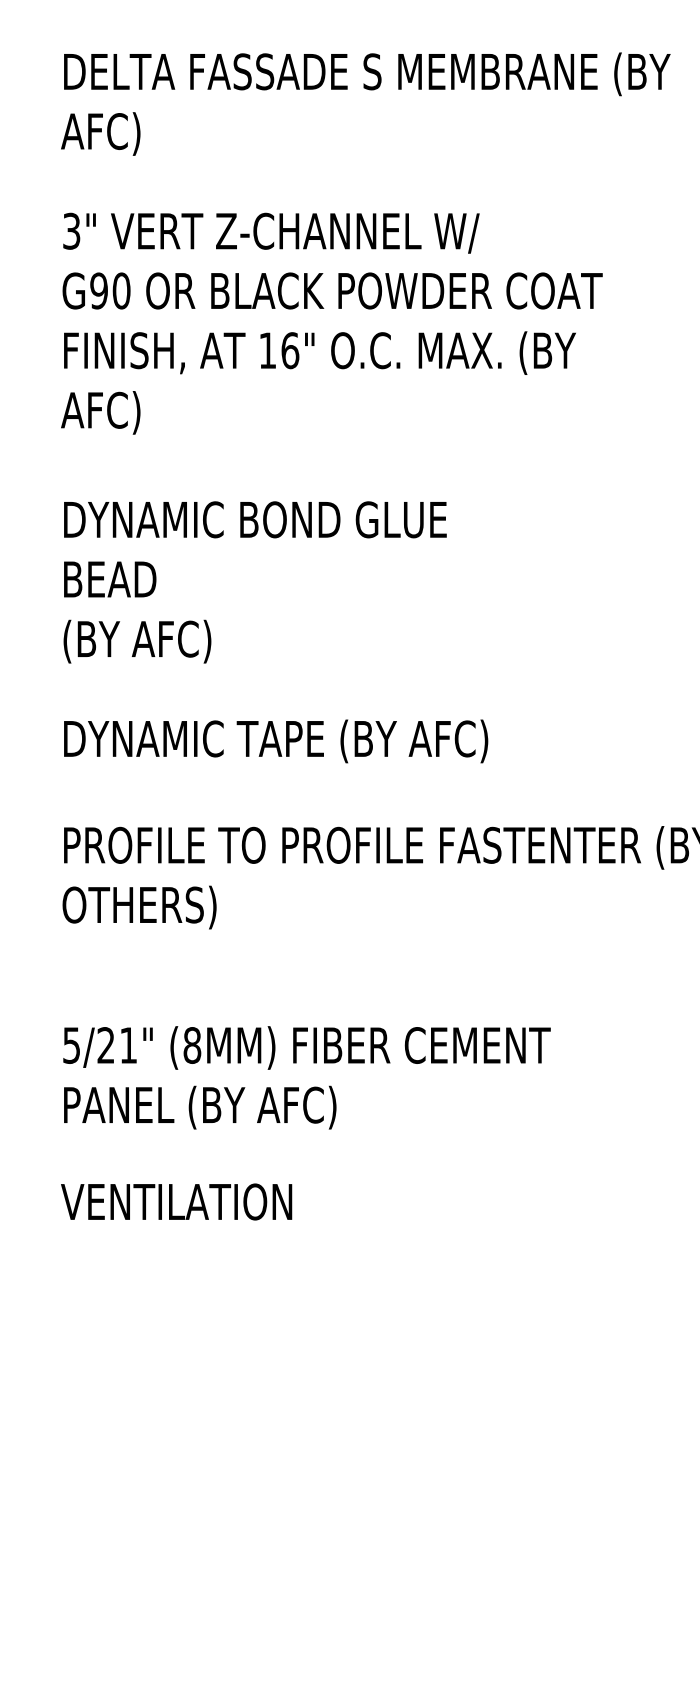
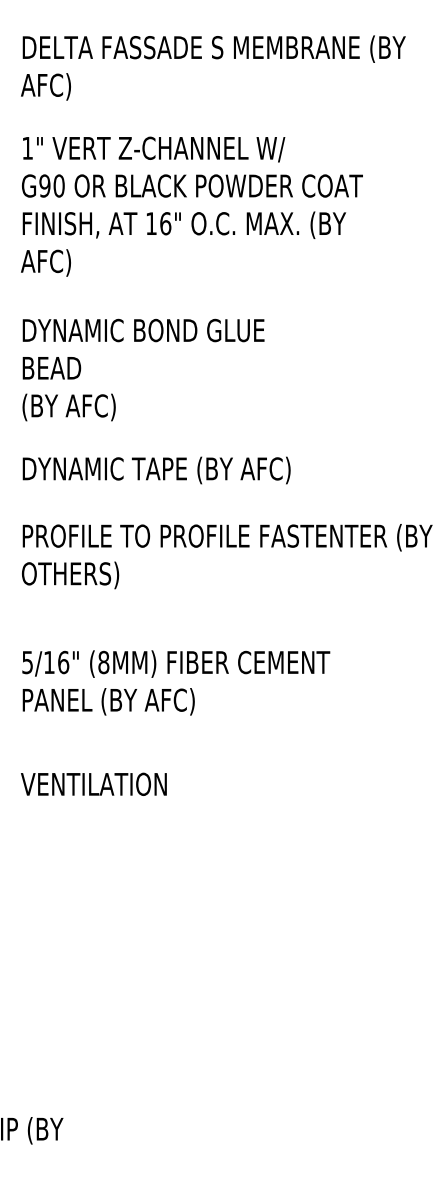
text: (71, 229) -> (27, 147), 3" -> 1"
text: (117, 1045) -> (56, 662), 5/21" -> 5/16"
text: (175, 1200) -> (93, 783), moved

